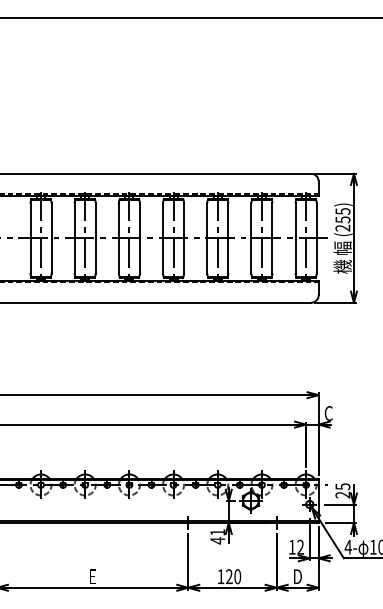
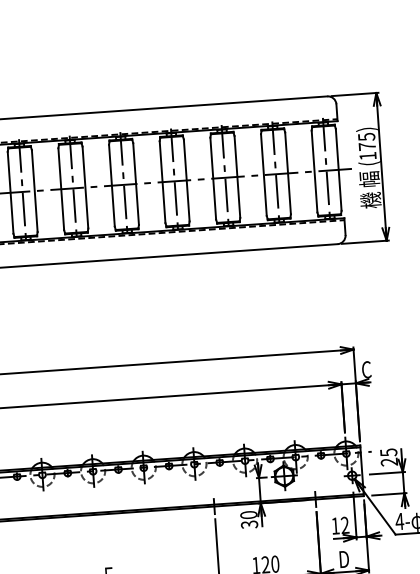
text: (342, 223) -> (367, 150), (255) -> (175)
text: (217, 536) -> (248, 519), 41 -> 30

